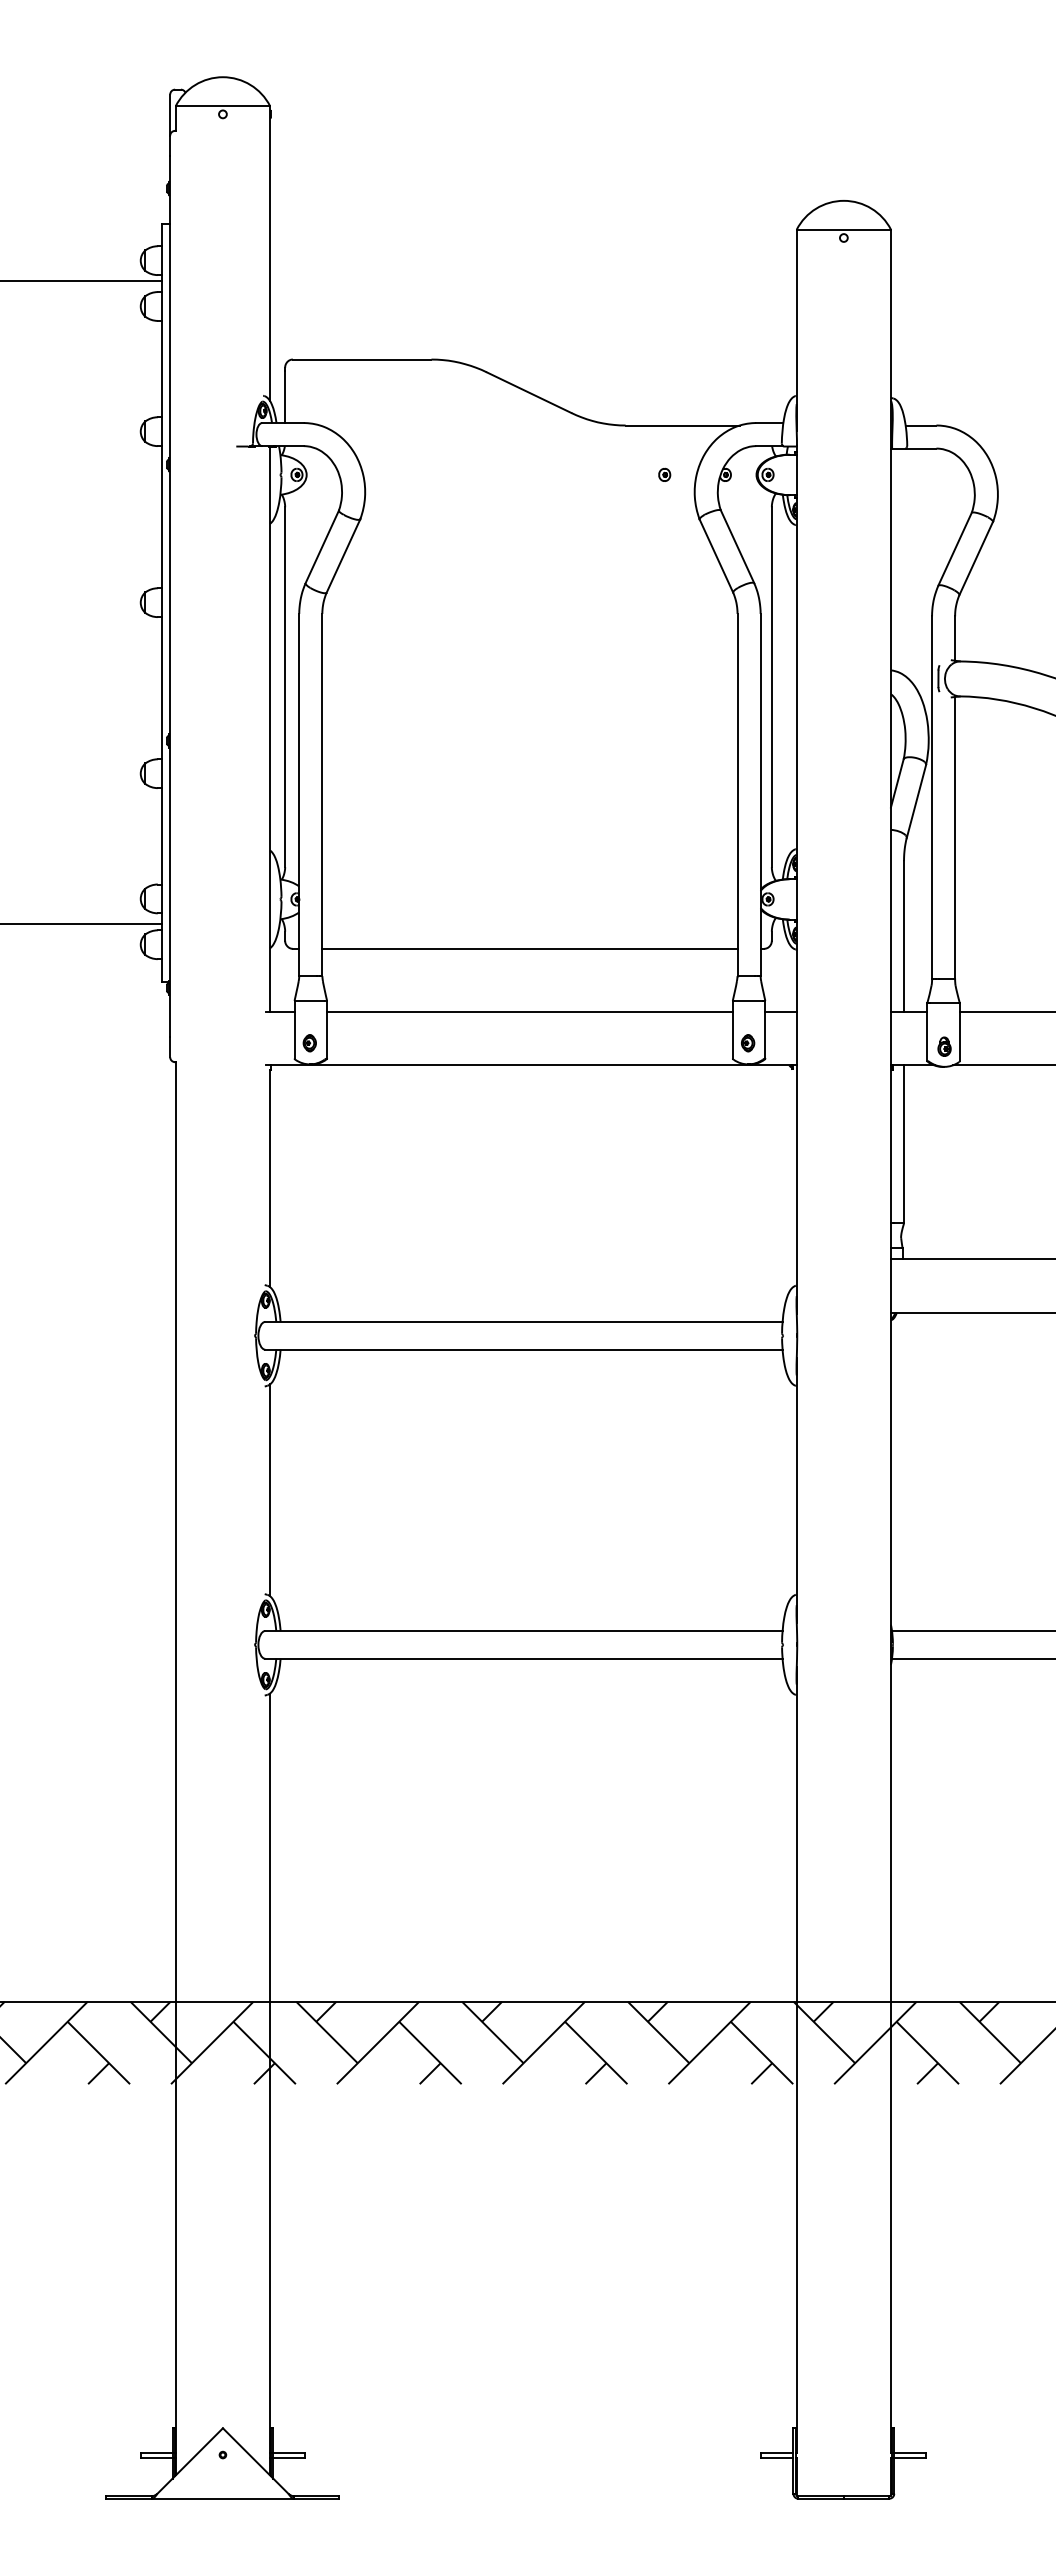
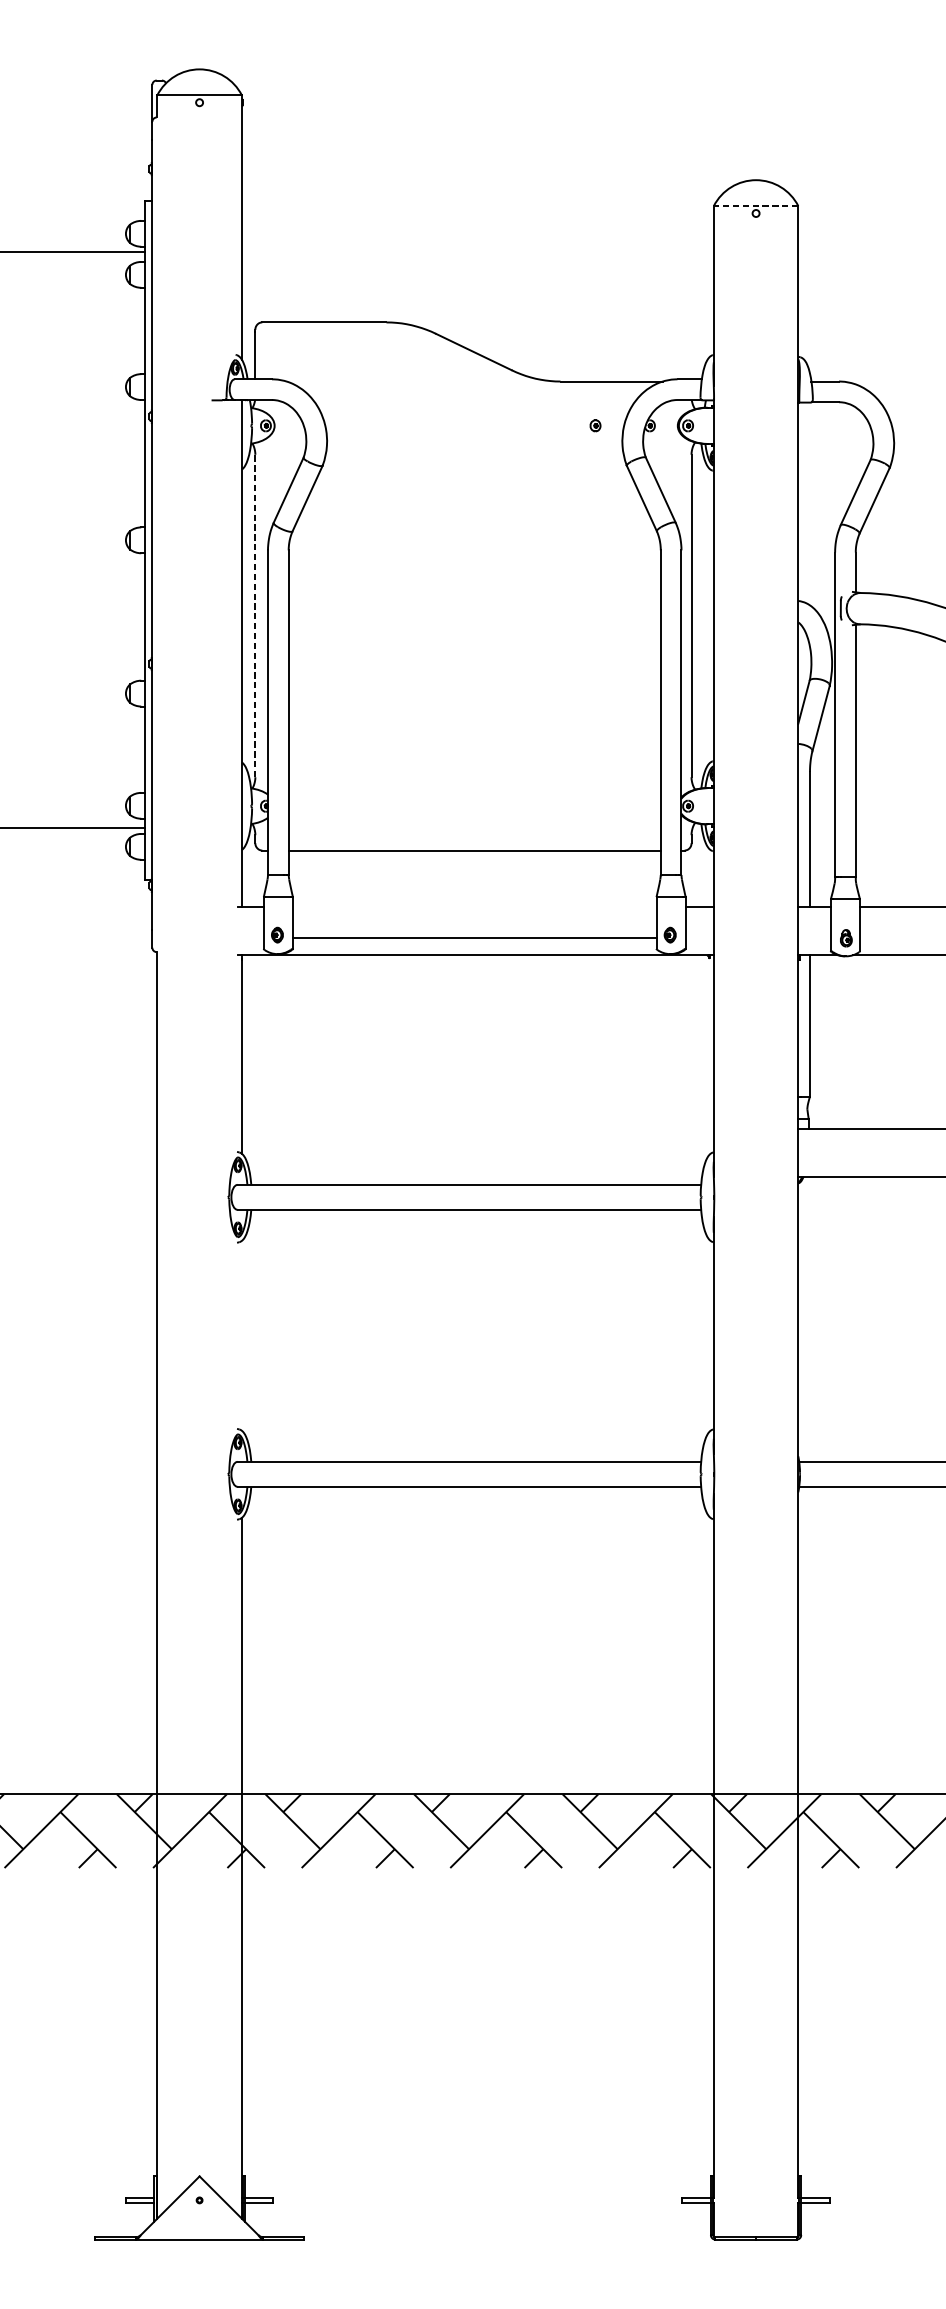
line: (843, 229) -> (755, 205), solid -> dashed
line: (285, 687) -> (255, 616), solid -> dashed
line: (529, 1011) -> (474, 937), moved
line: (270, 1490) -> (242, 1335), removed

